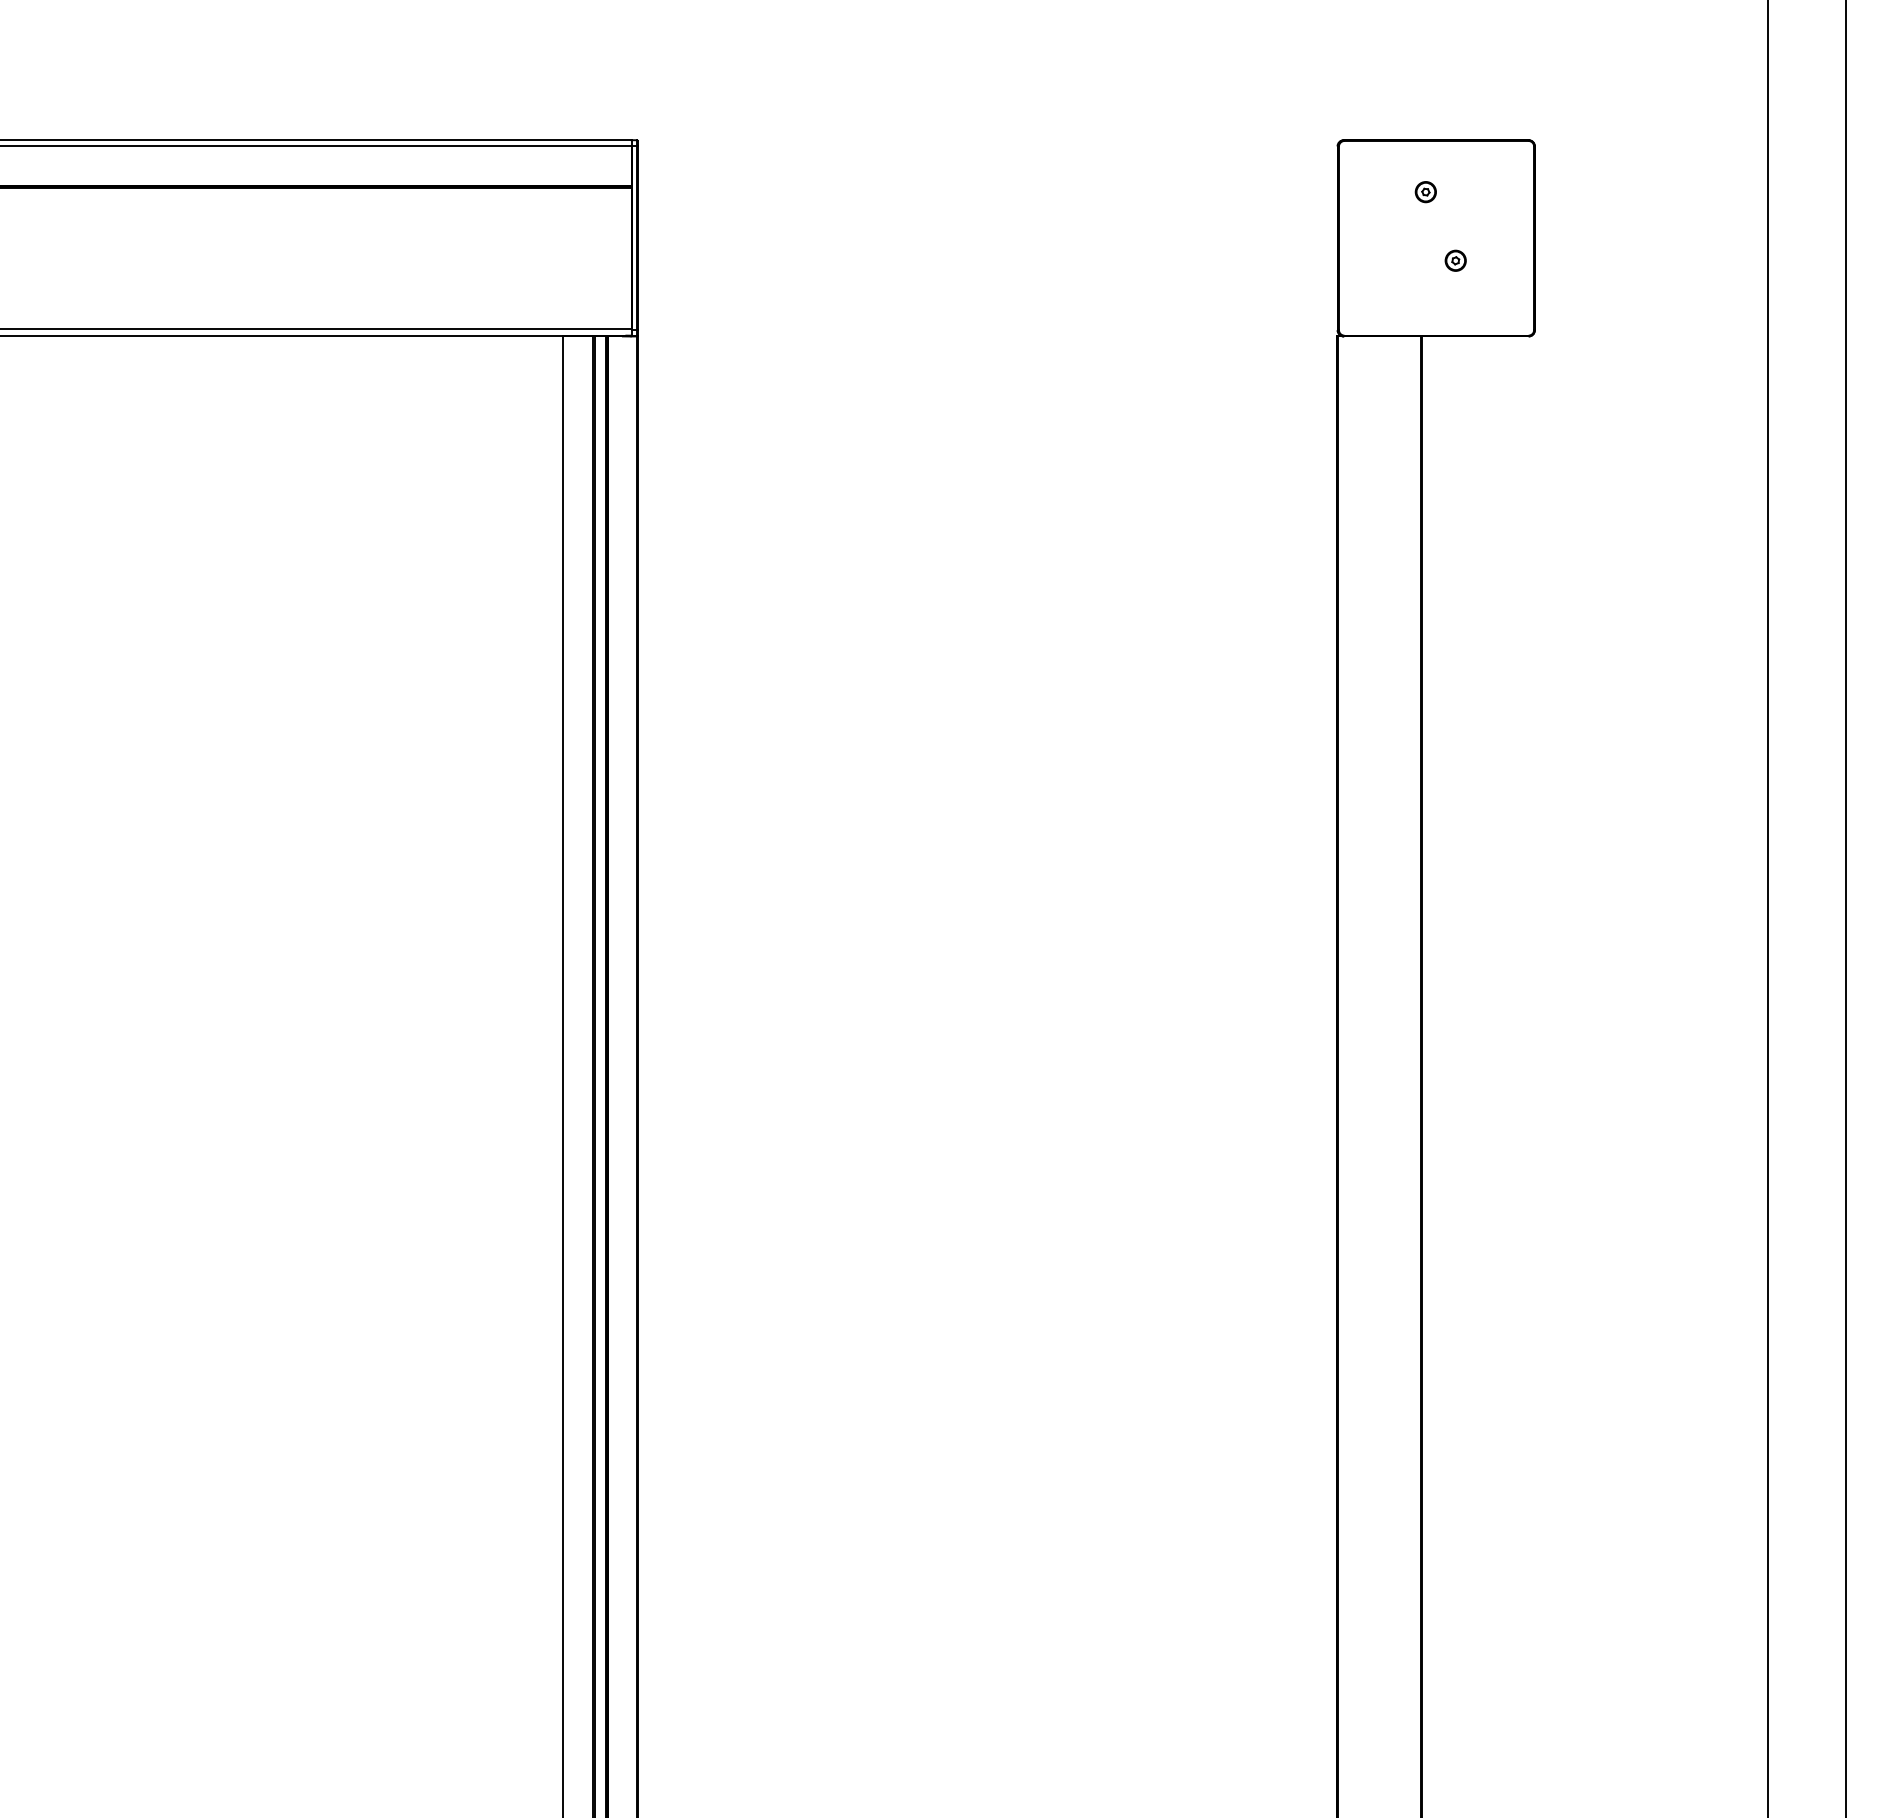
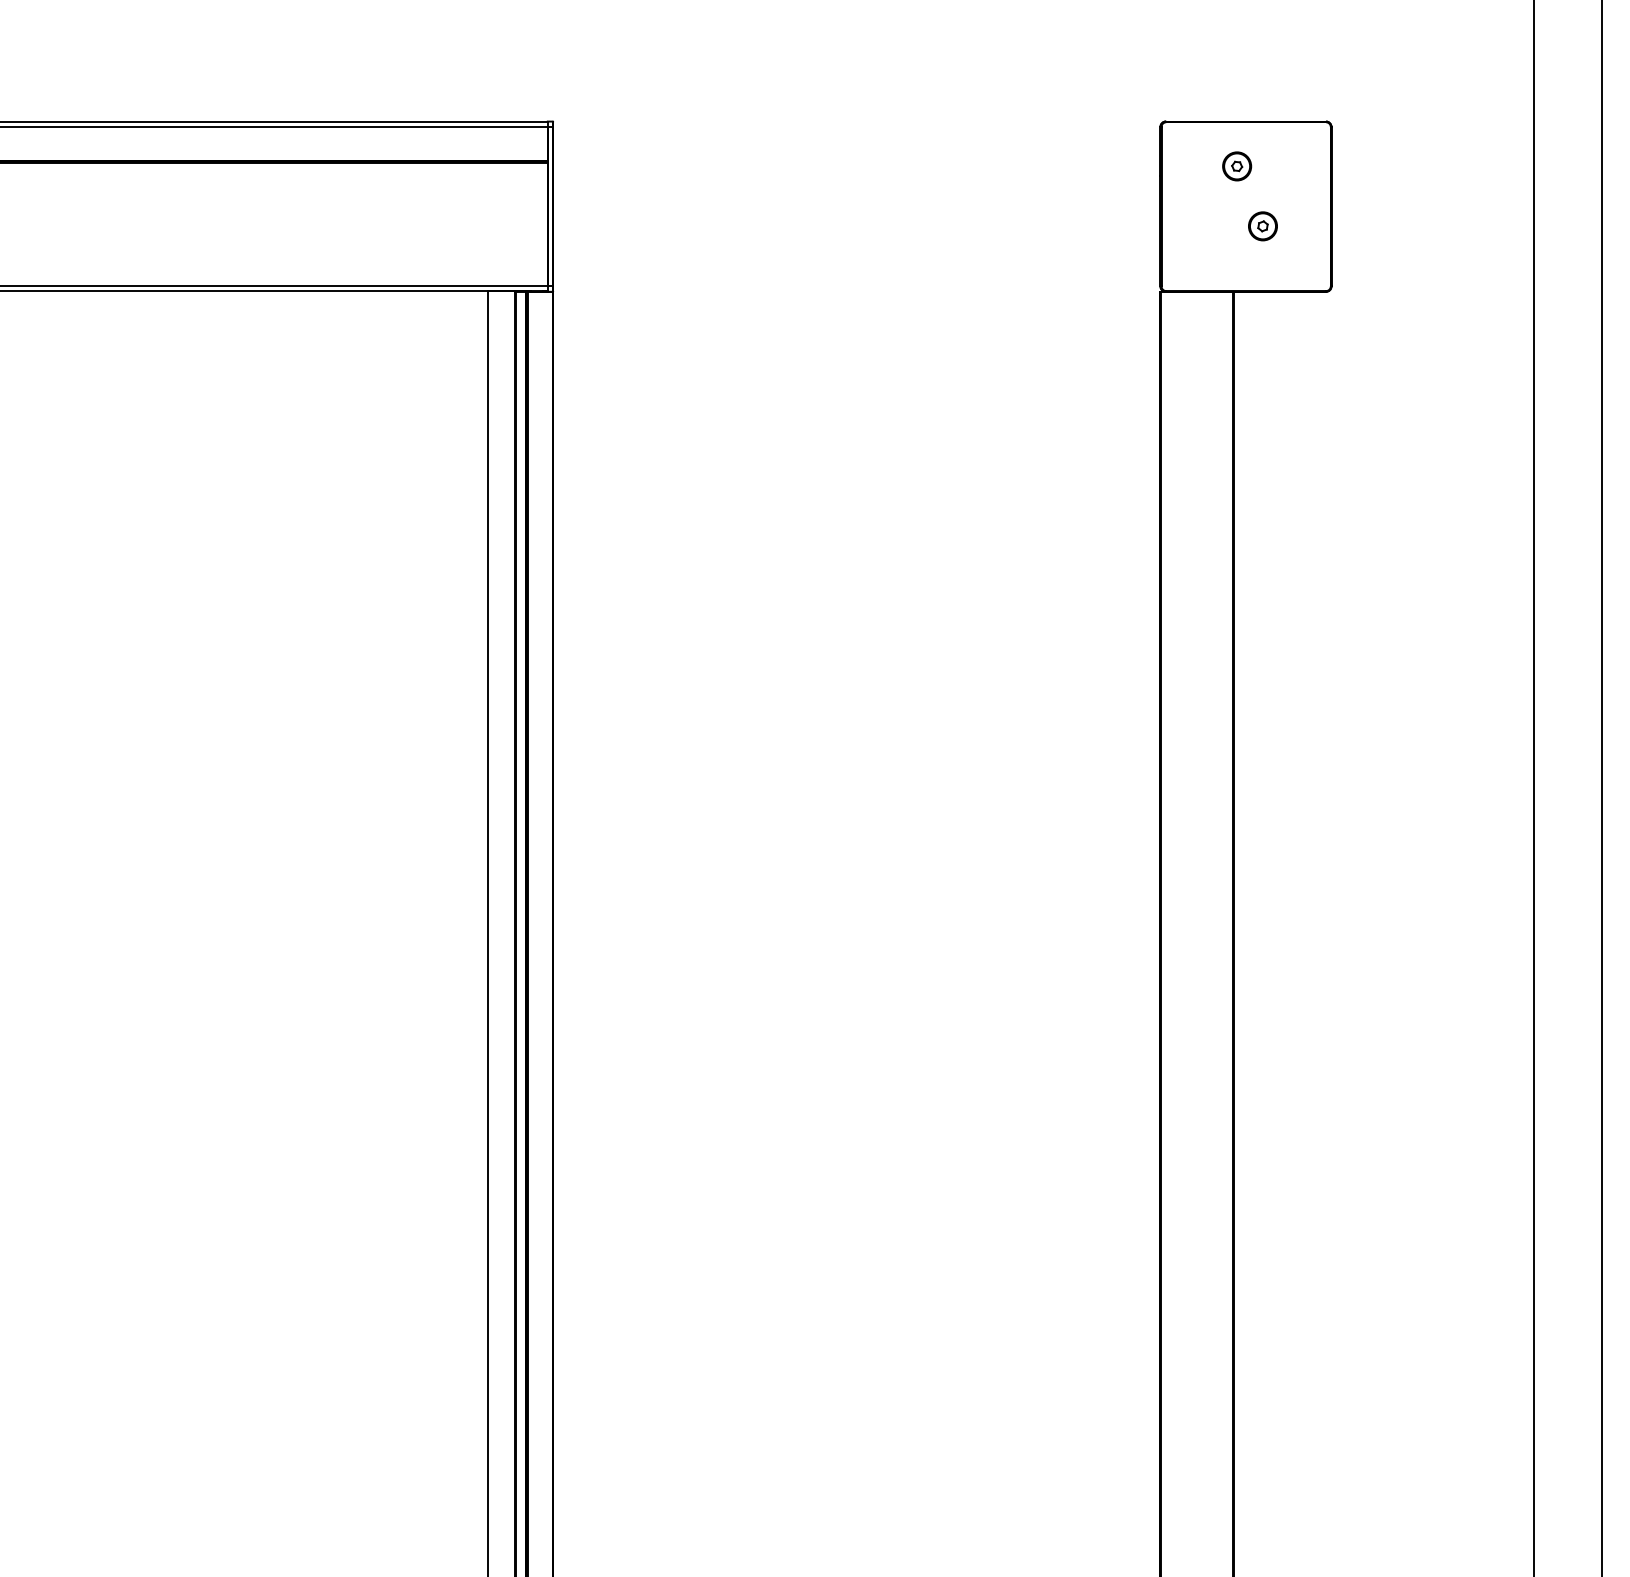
part: (1425, 192) -> (1236, 166), size x1.6
part: (1455, 260) -> (1262, 225), size x1.6

